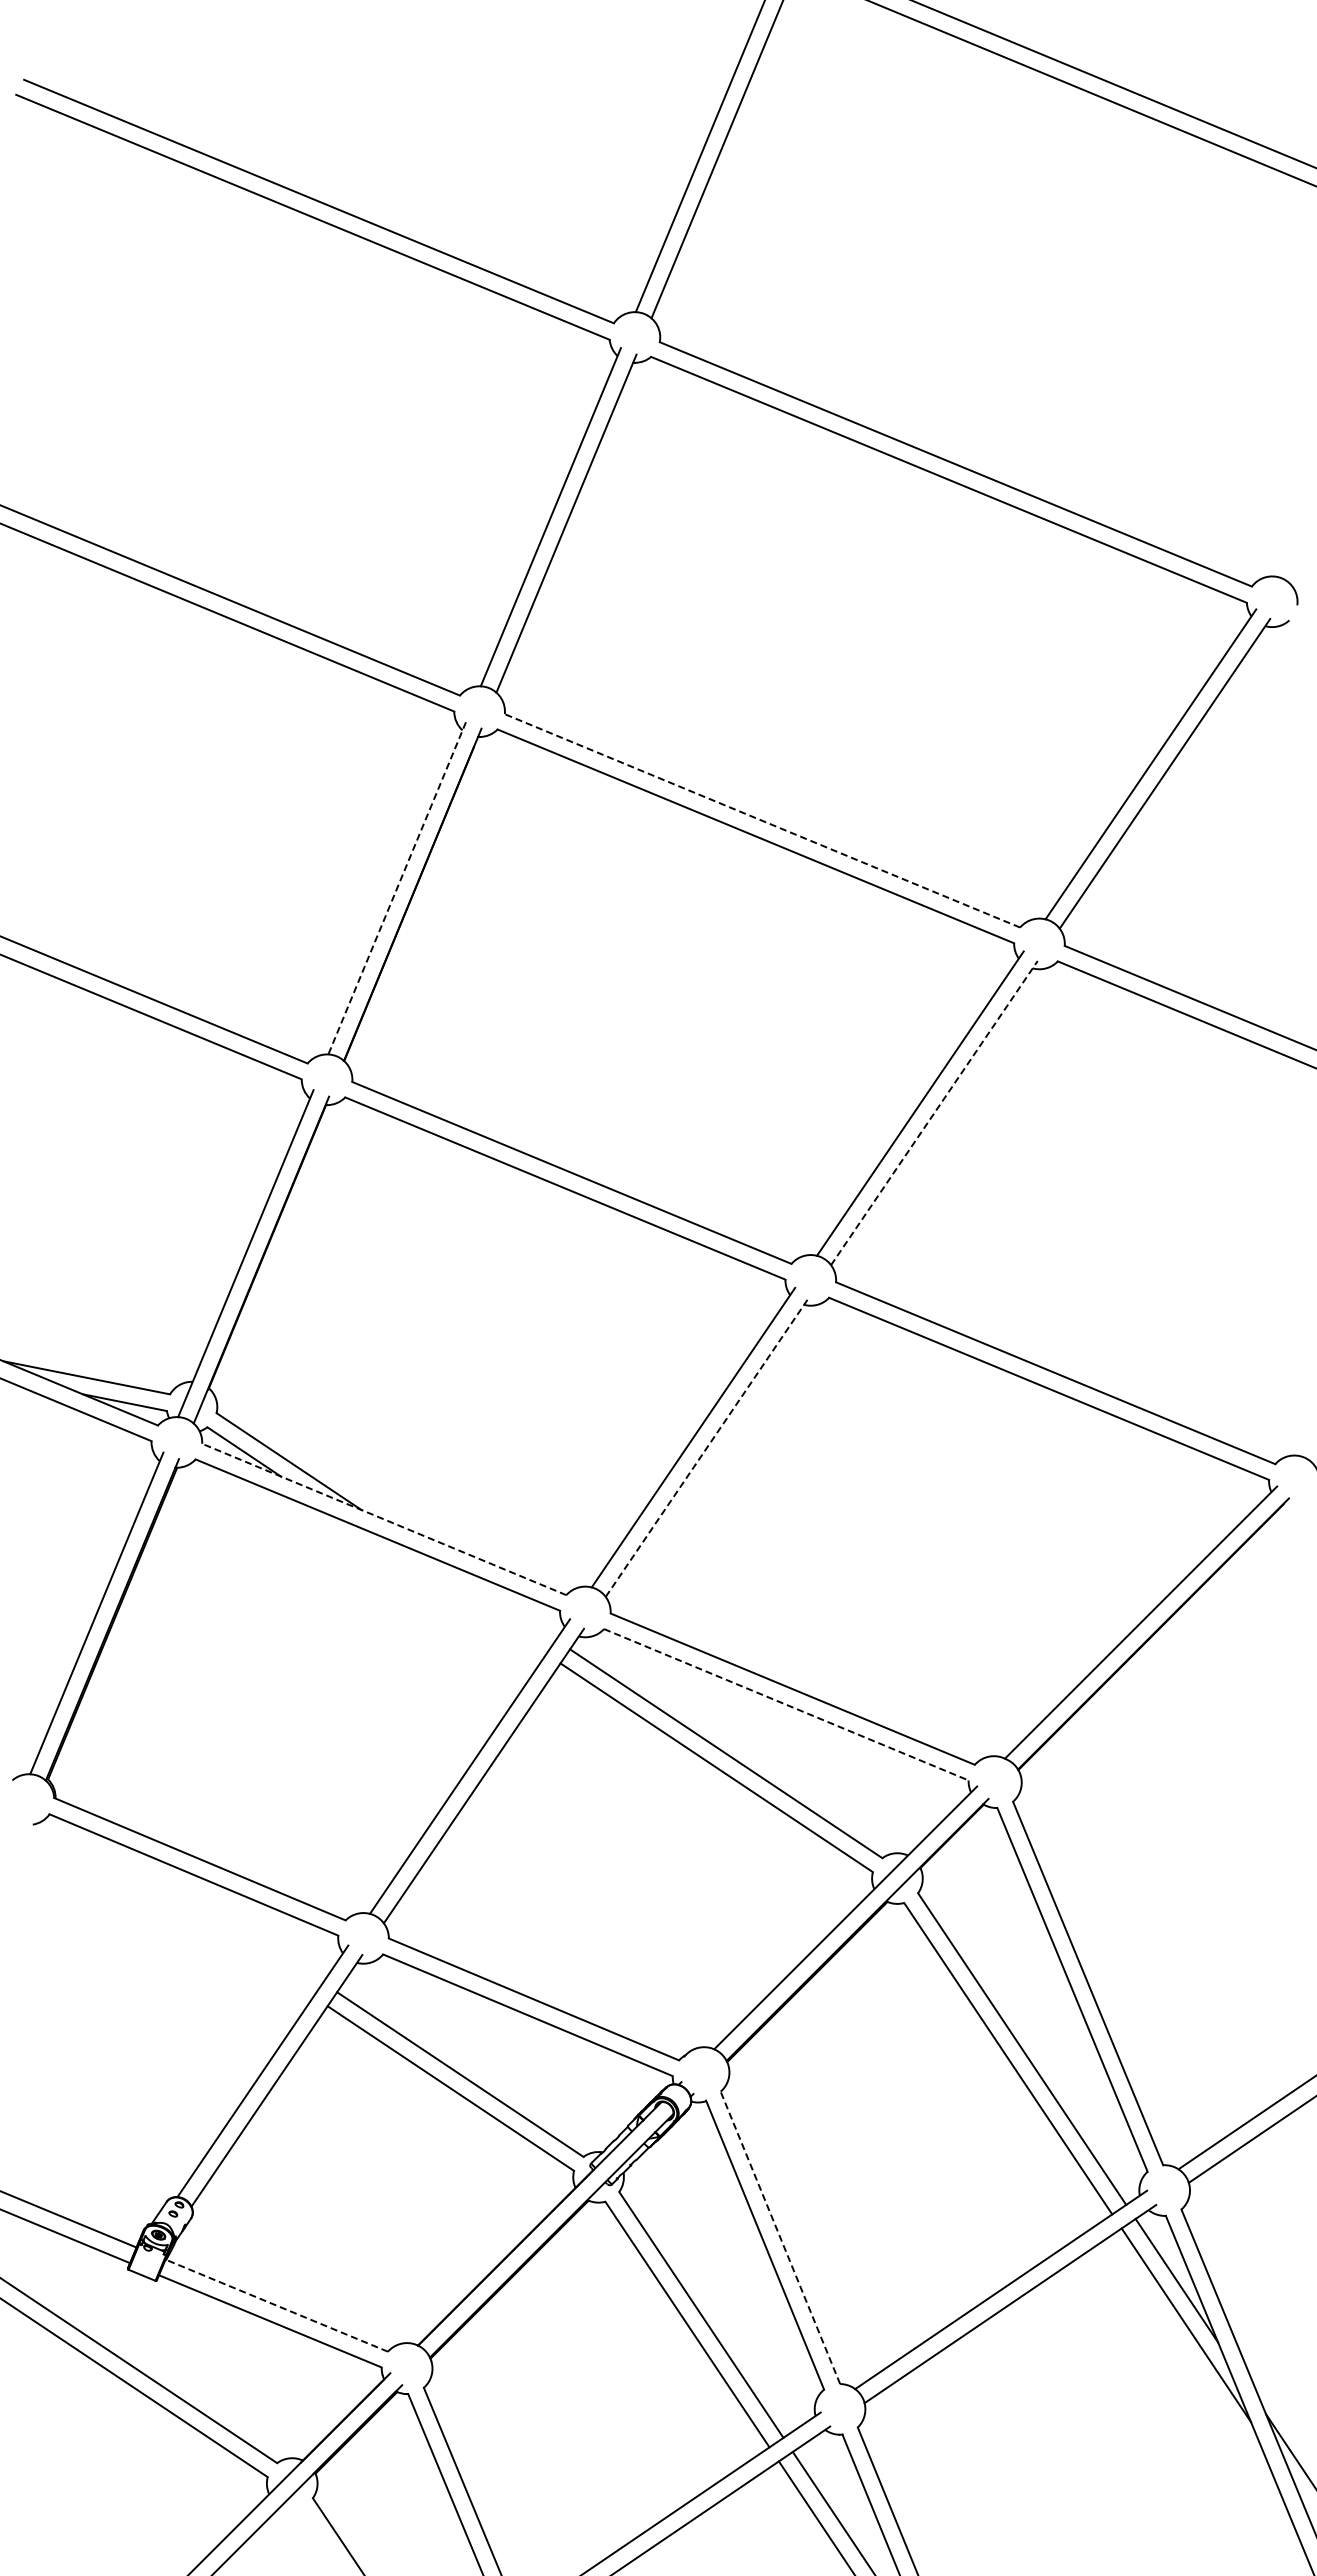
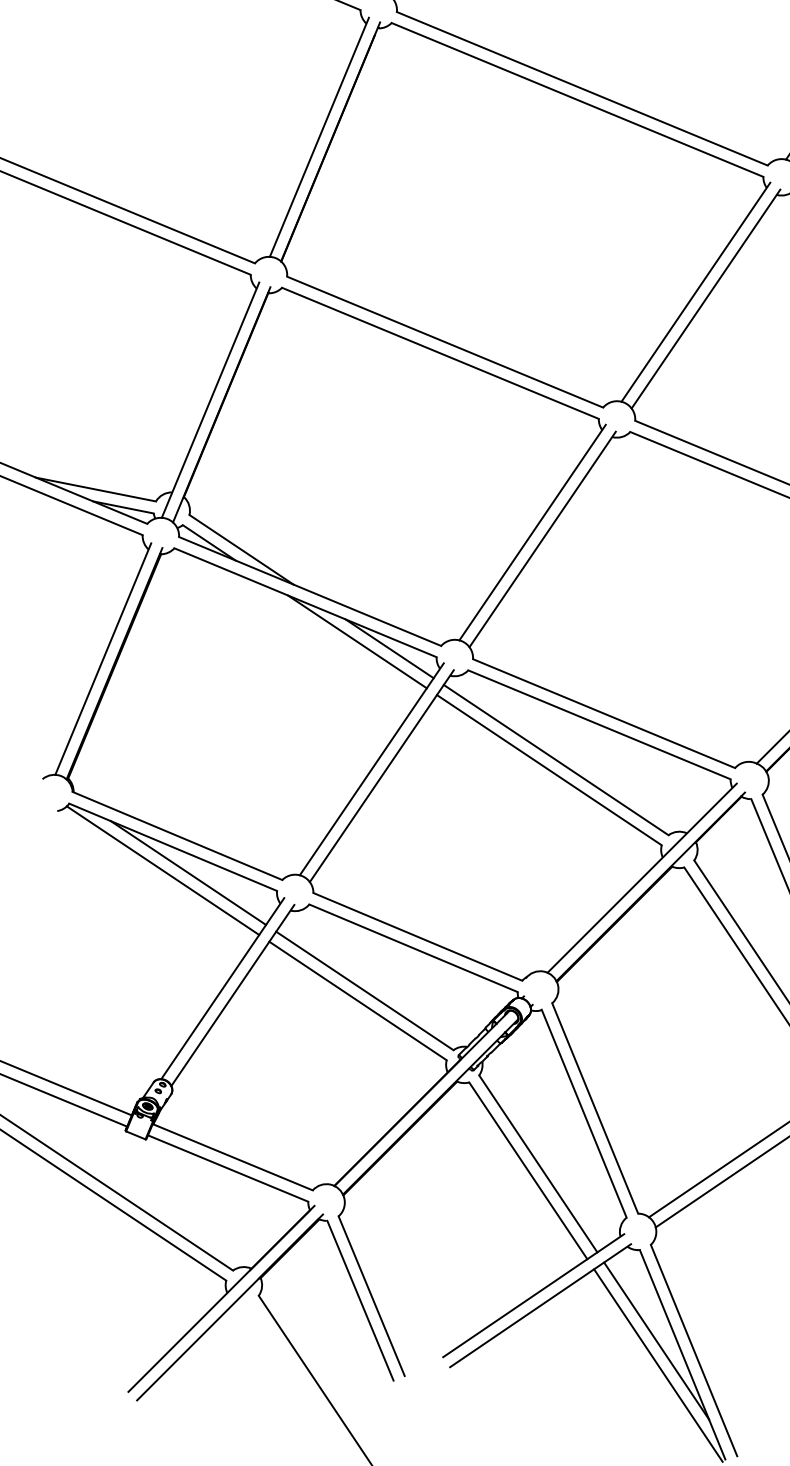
line: (762, 820) -> (582, 88), dashed -> solid
line: (397, 888) -> (319, 137), dashed -> solid
line: (934, 1113) -> (706, 299), dashed -> solid
line: (707, 1447) -> (542, 539), dashed -> solid
line: (383, 1519) -> (309, 591), dashed -> solid
line: (449, 1589) -> (357, 641), added
line: (494, 1598) -> (389, 648), added
line: (786, 1704) -> (599, 724), dashed -> solid
line: (179, 1907) -> (162, 870), added
line: (215, 1910) -> (188, 872), added
line: (780, 2237) -> (595, 1108), dashed -> solid
line: (276, 2305) -> (232, 1157), dashed -> solid

